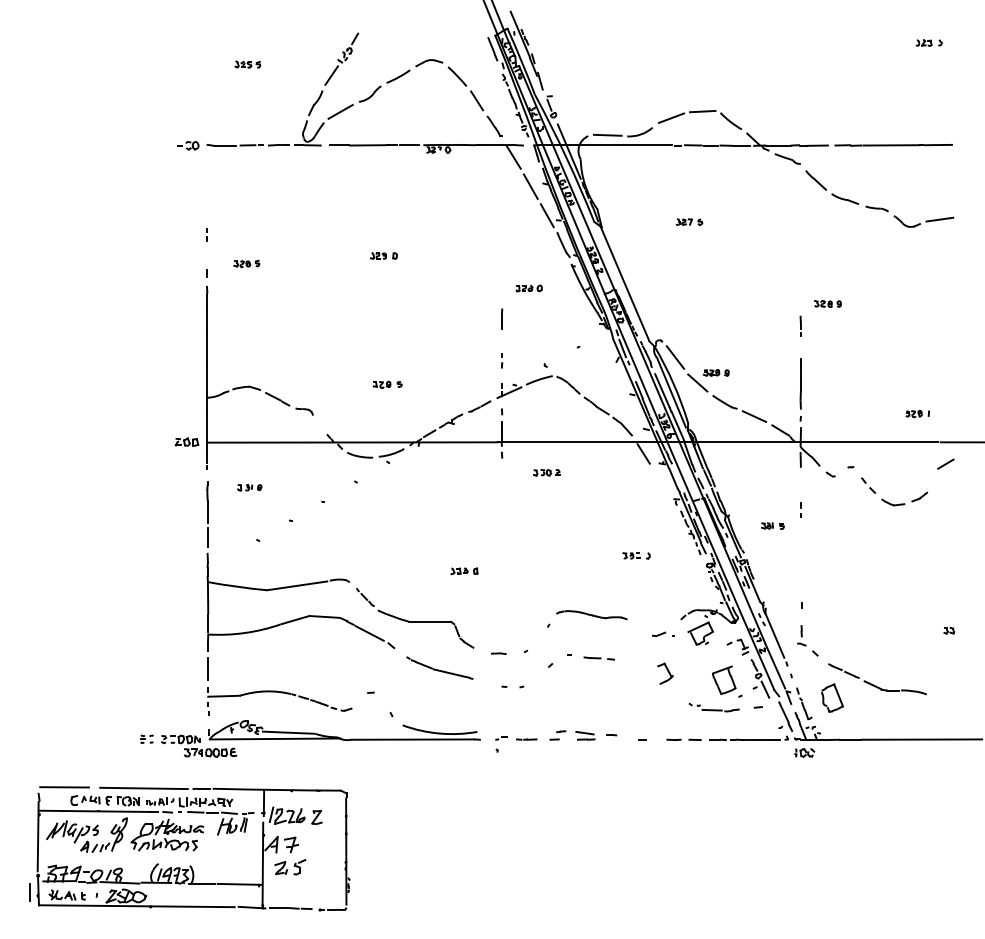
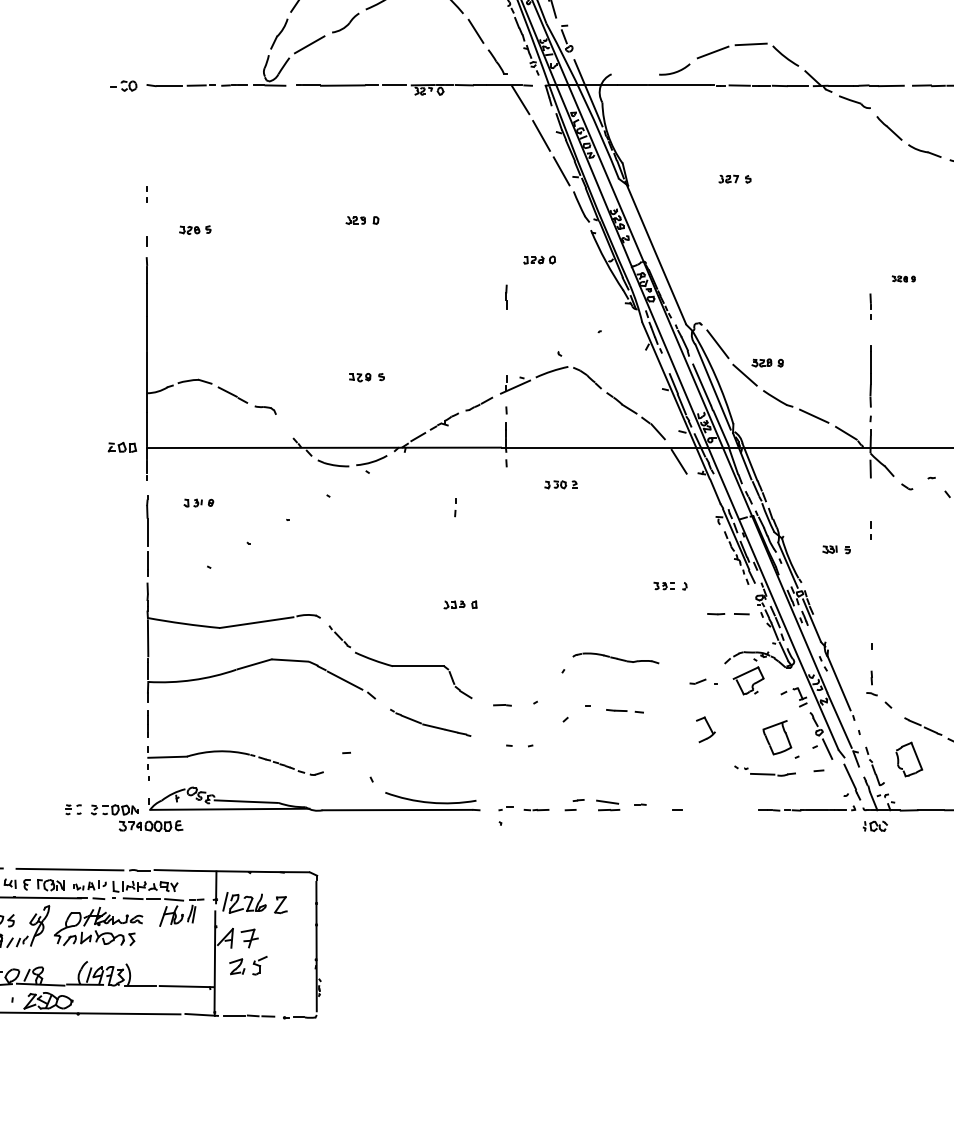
line: (607, 134) -> (635, 72), removed
part: (827, 303) -> (903, 278), size x0.7
part: (502, 360) -> (455, 507), moved
line: (681, 739) -> (725, 613), moved

